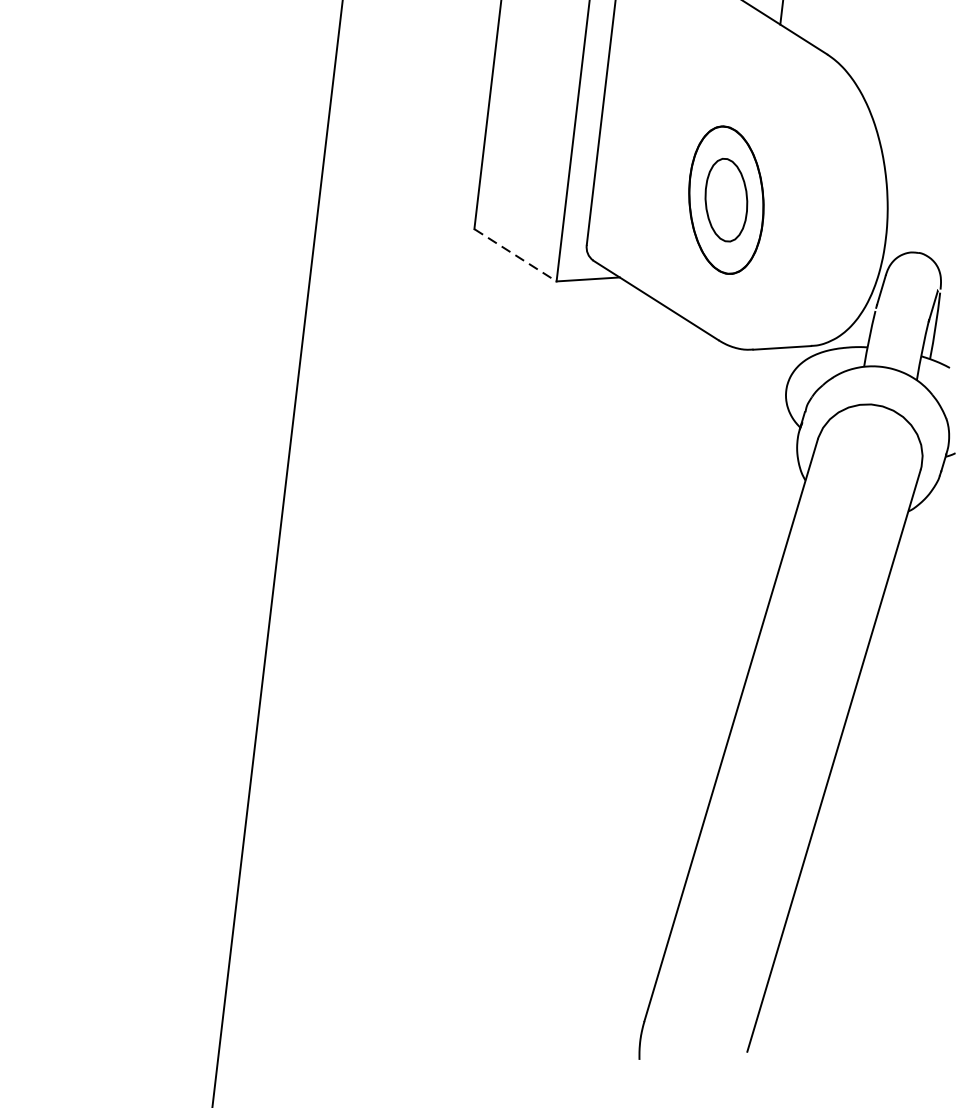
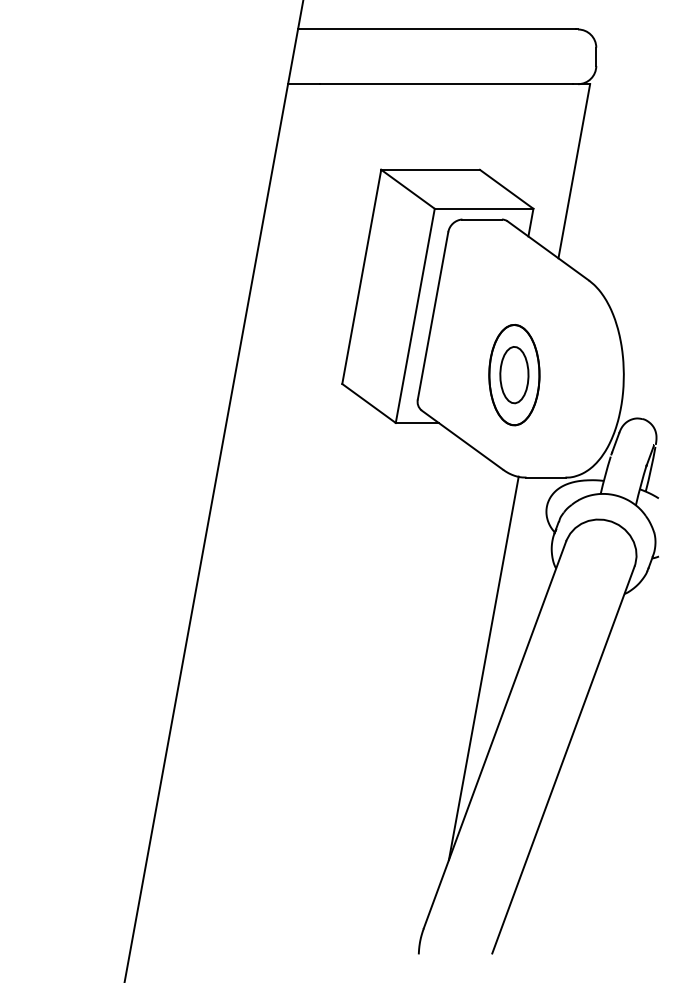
line: (516, 255) -> (369, 403), dashed -> solid
line: (708, 633) -> (483, 668), added

